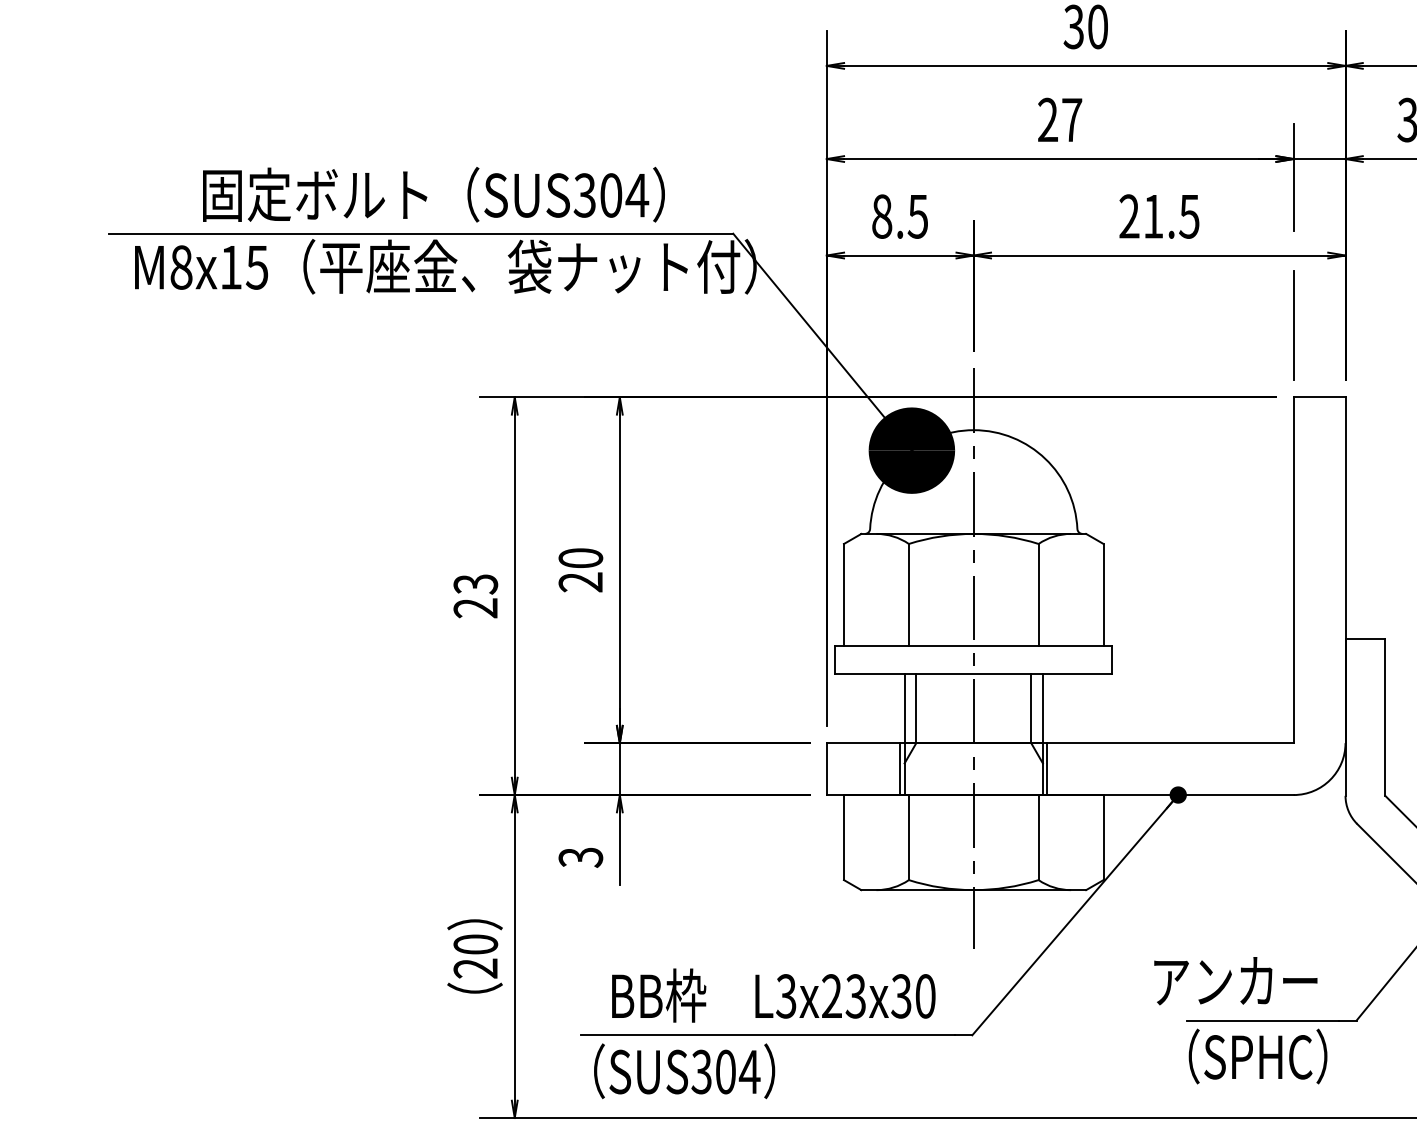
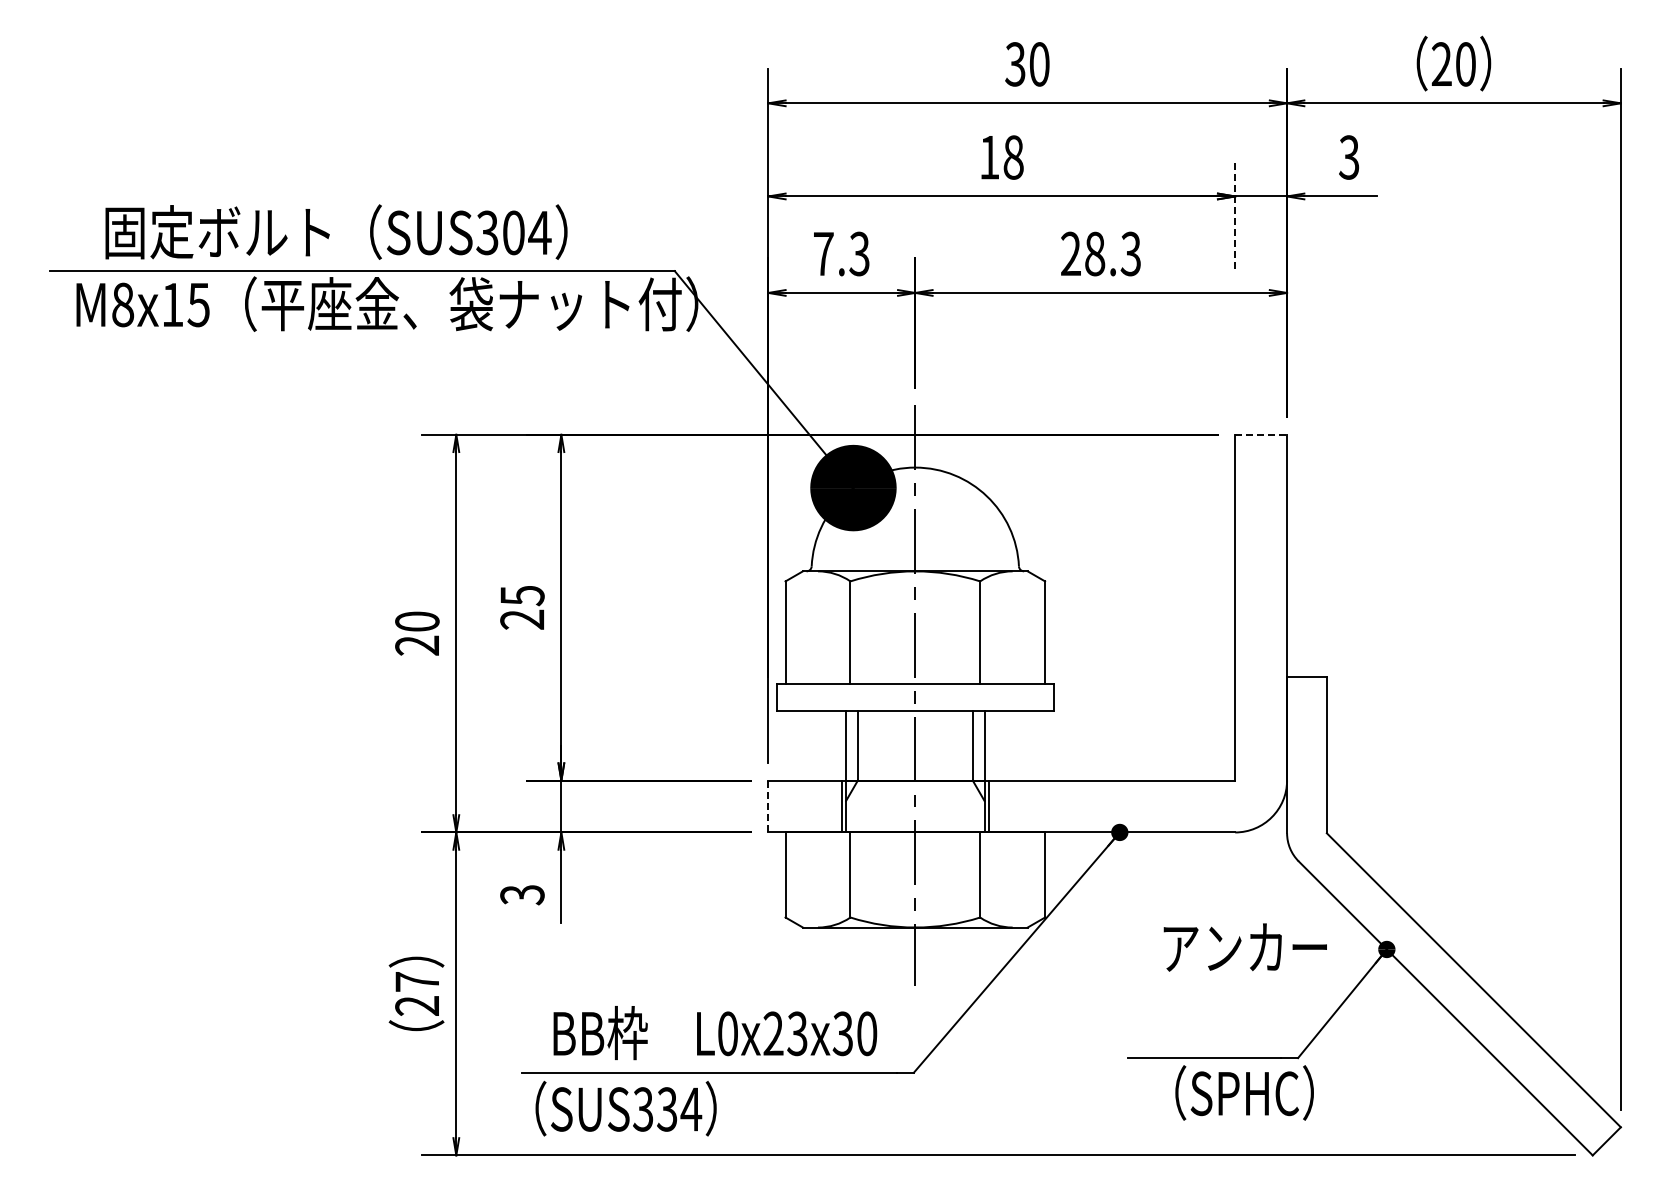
text: (1059, 120) -> (1001, 157), 27 -> 18
line: (1293, 177) -> (1235, 214), solid -> dashed
text: (433, 194) -> (336, 231), moved
text: (899, 216) -> (841, 253), 8.5 -> 7.3
text: (1170, 216) -> (1112, 253), 21.5 -> 28.3
line: (1293, 325) -> (1235, 362), removed
line: (1319, 397) -> (1261, 434), solid -> dashed
text: (580, 558) -> (522, 595), 20 -> 25
text: (475, 584) -> (417, 621), 23 -> 20
line: (826, 769) -> (768, 806), solid -> dashed
text: (475, 944) -> (417, 981), 20 -> 27
text: (1234, 981) -> (1244, 947), moved
text: (785, 996) -> (727, 1033), L3x23x30 -> L0x23x30
text: (1257, 1056) -> (1244, 1092), moved
text: (725, 1072) -> (667, 1109), SUS304 -> SUS334

